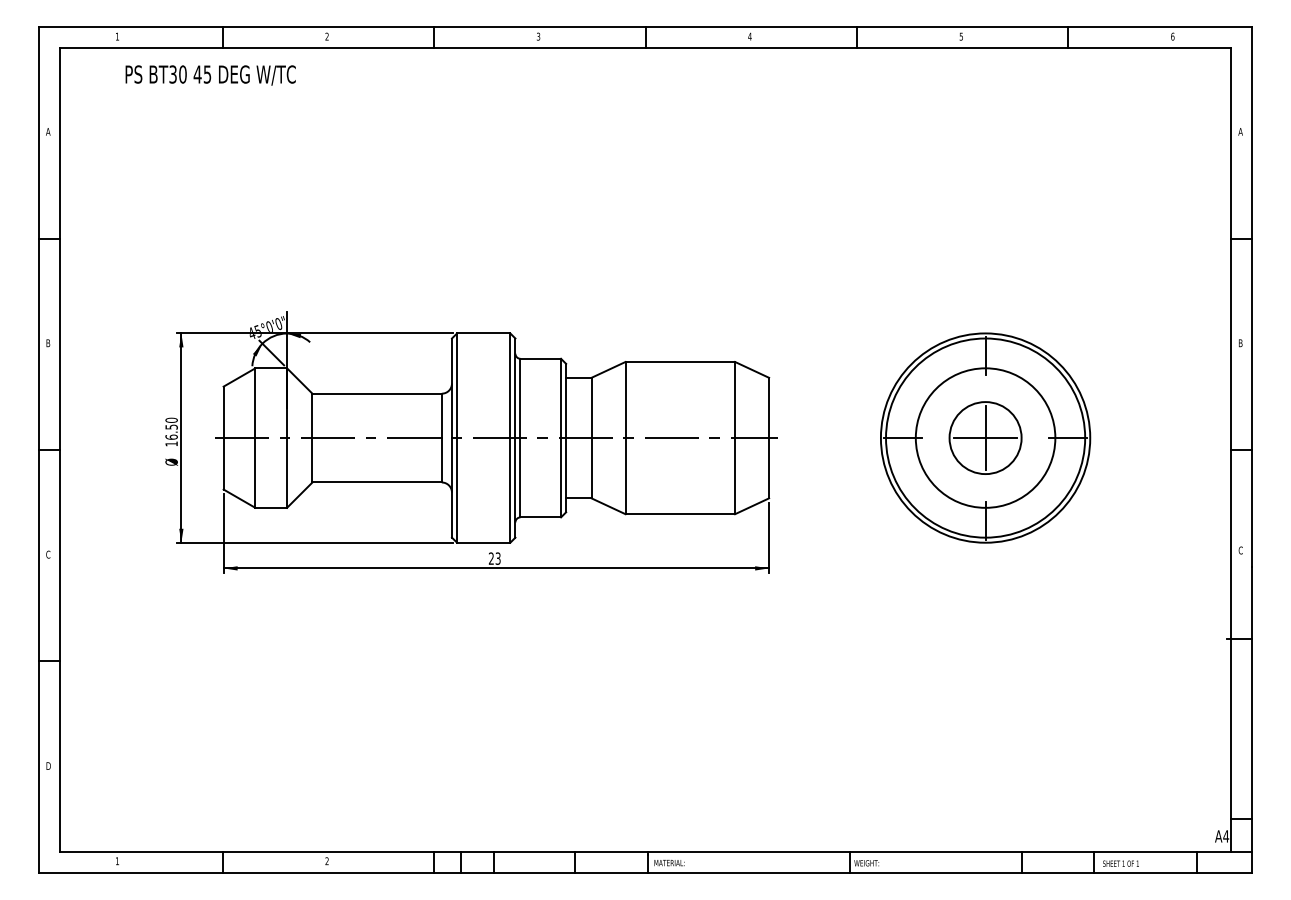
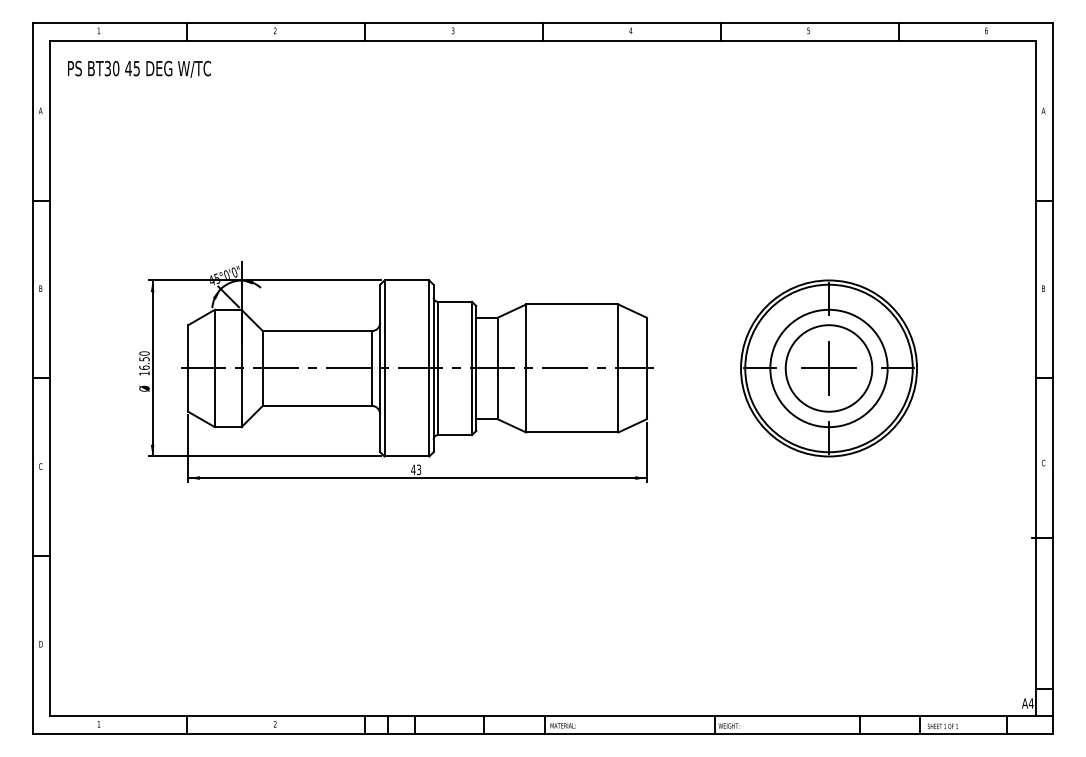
text: (210, 75) -> (139, 69), moved
circle: (985, 437) -> (828, 367), size x1.43
text: (491, 558) -> (413, 469), 23 -> 43

